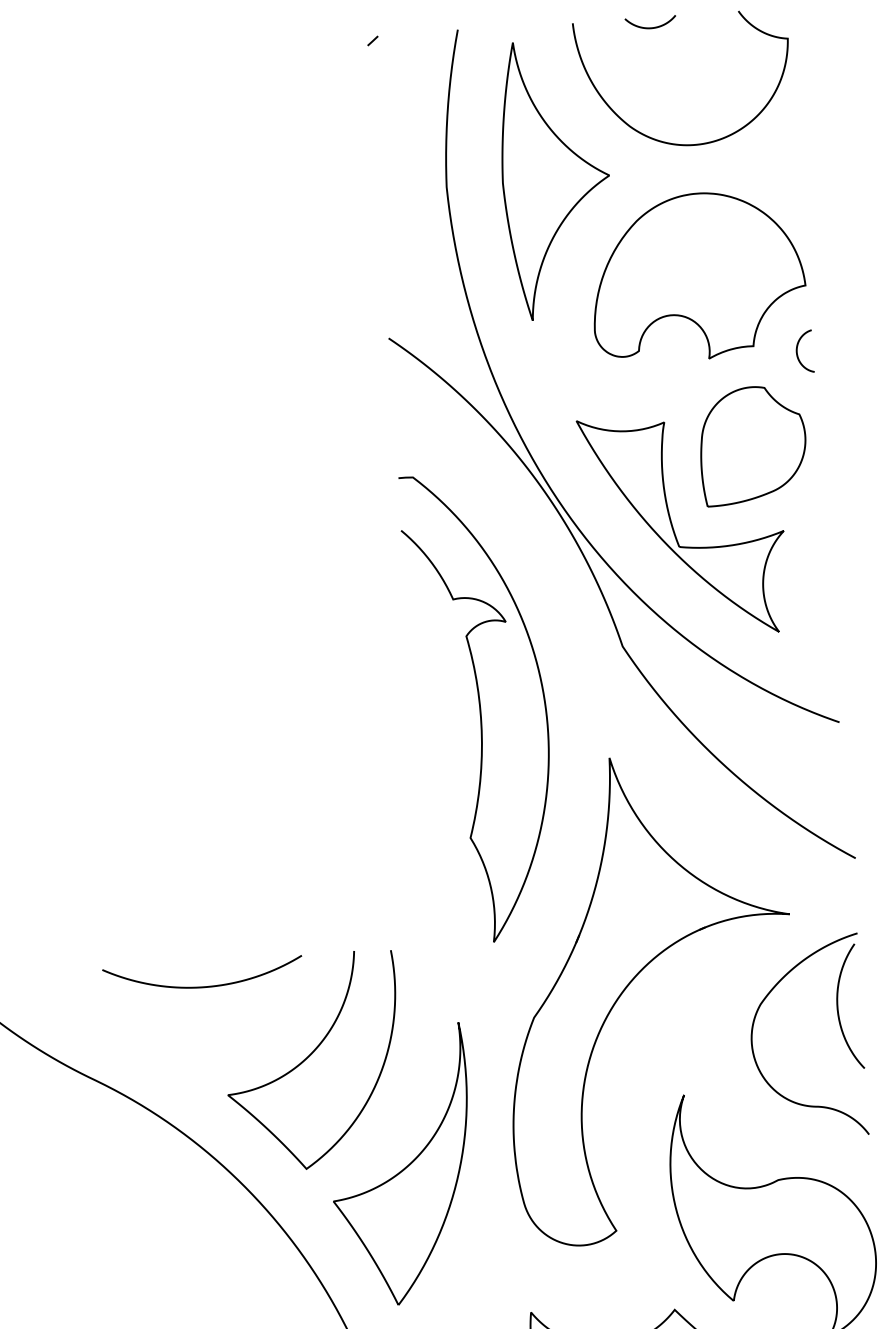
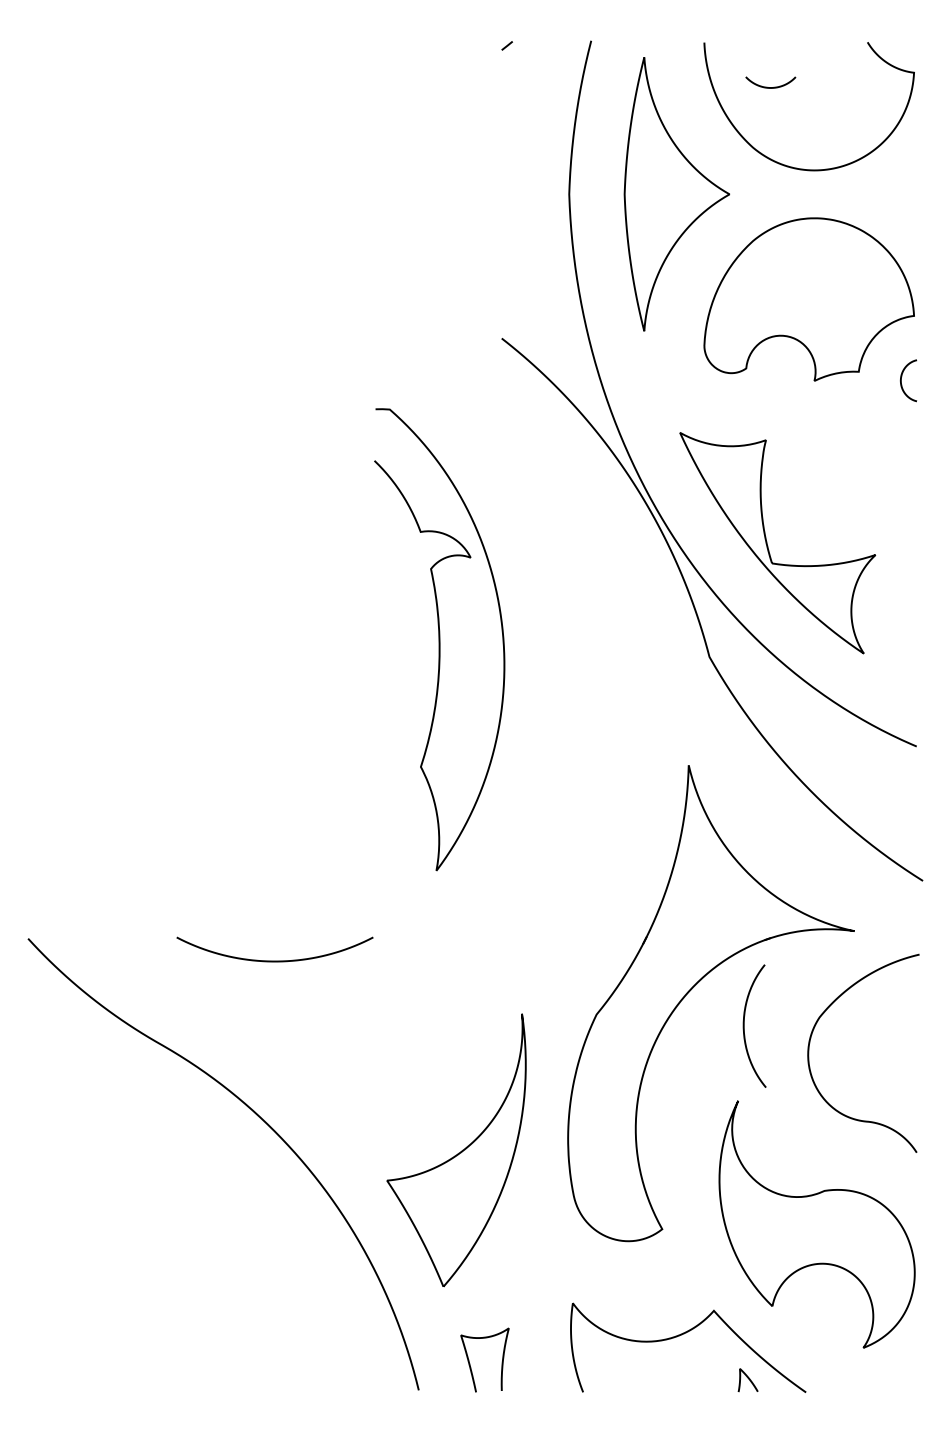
curve: (647, 27) -> (767, 86), moved
part: (753, 444) -> (851, 468), removed
curve: (480, 707) -> (439, 639), moved
curve: (838, 1007) -> (744, 1025), moved
curve: (309, 1057) -> (373, 1037), removed

